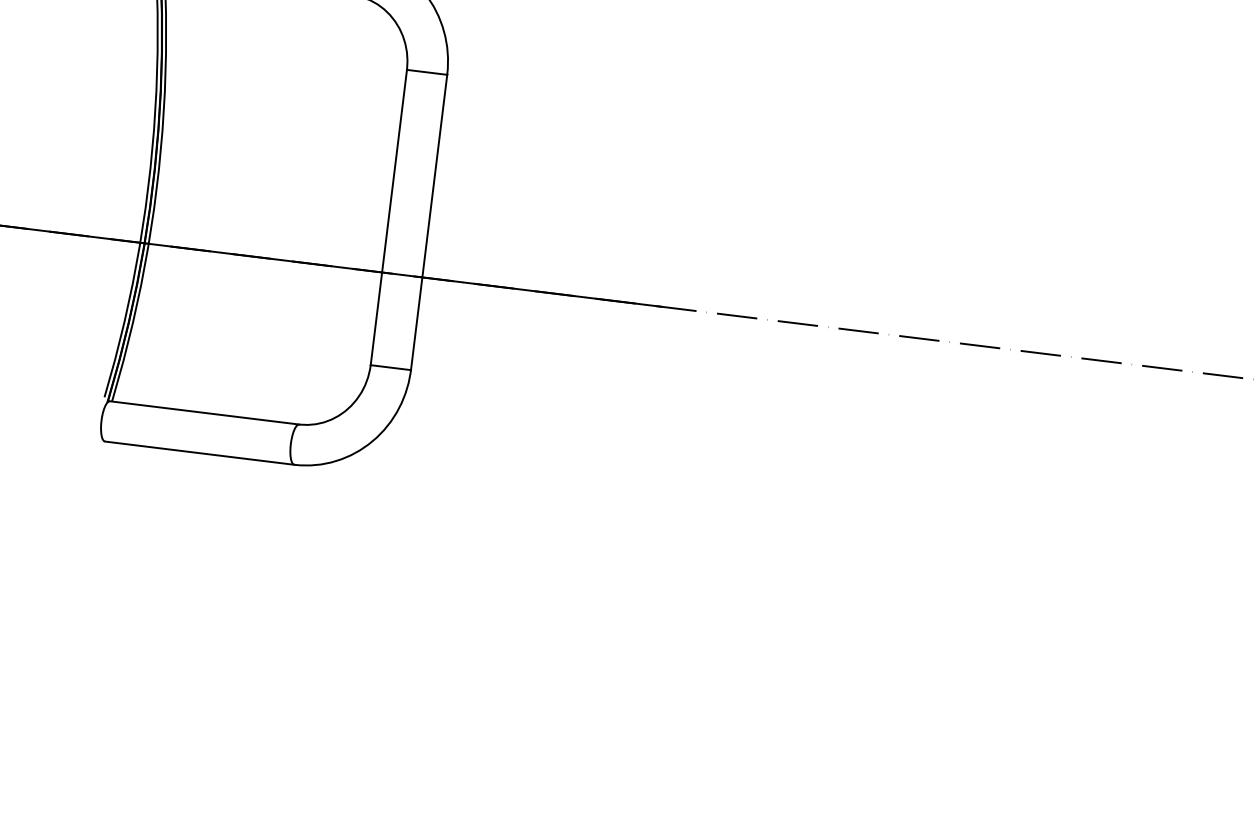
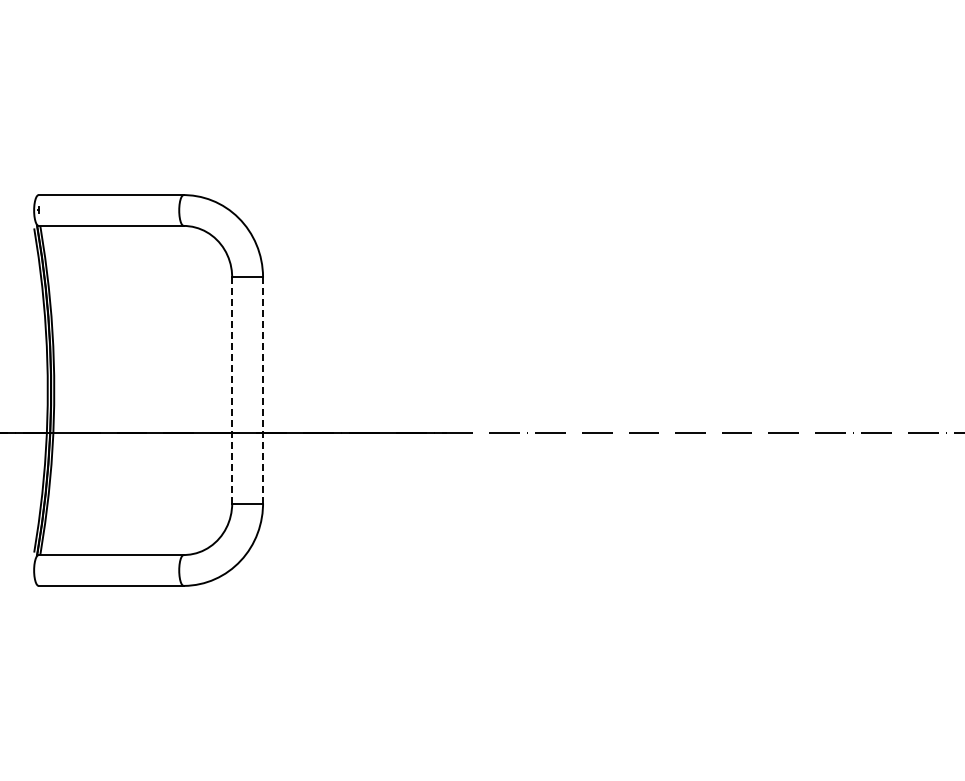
line: (389, 217) -> (232, 390), solid -> dashed
line: (429, 222) -> (263, 390), solid -> dashed

